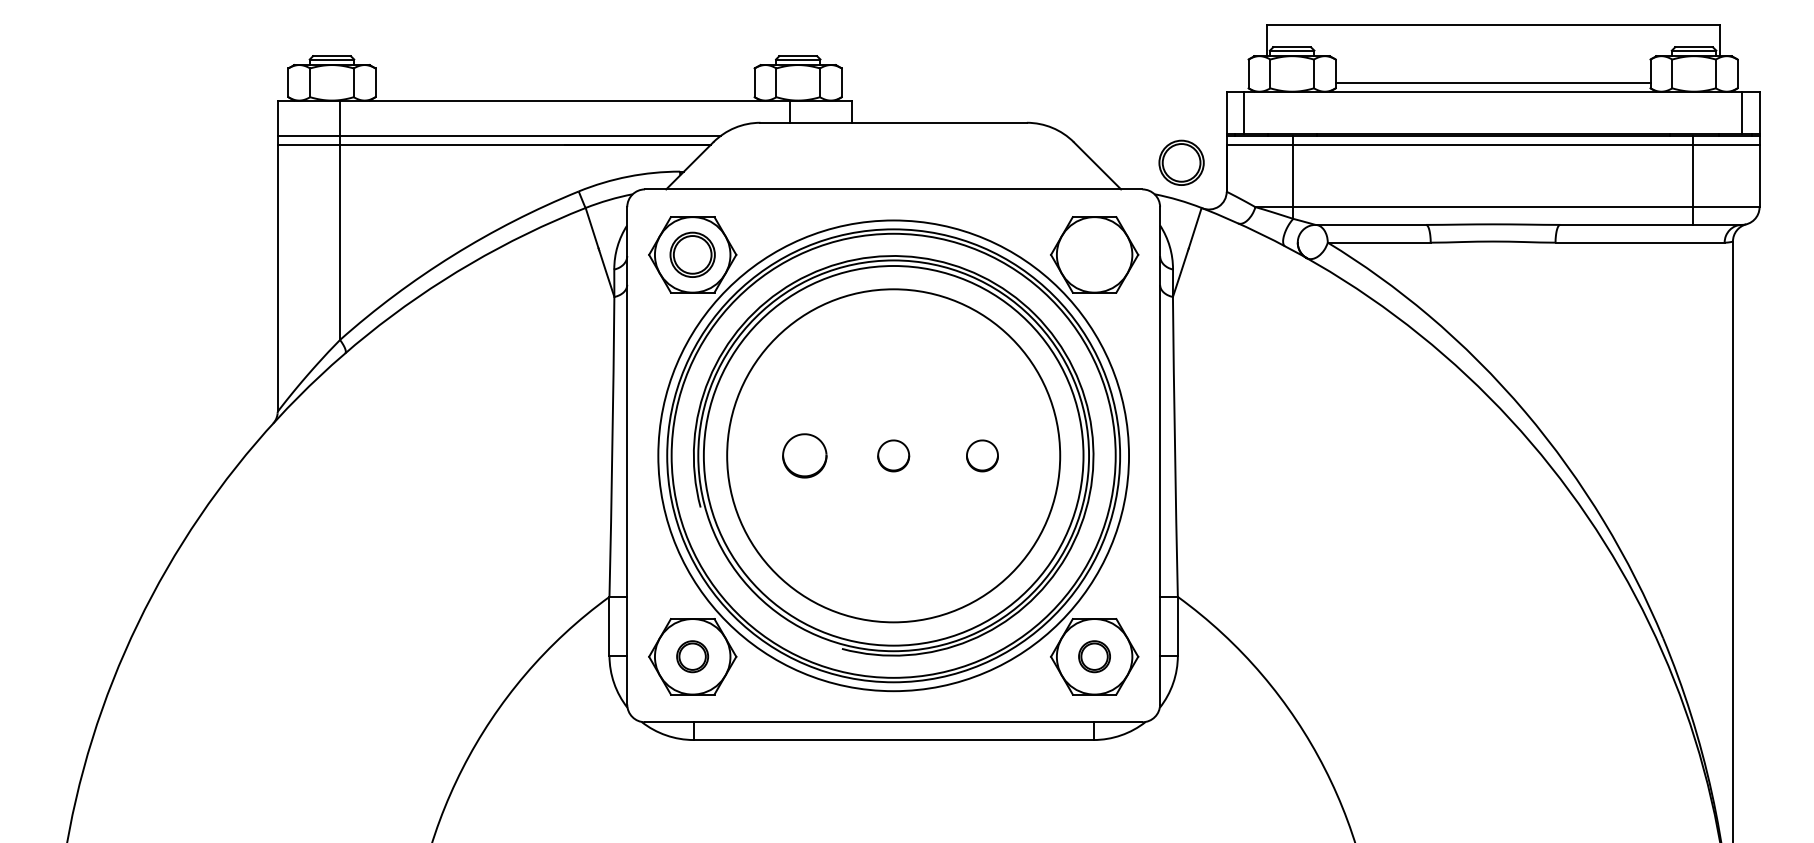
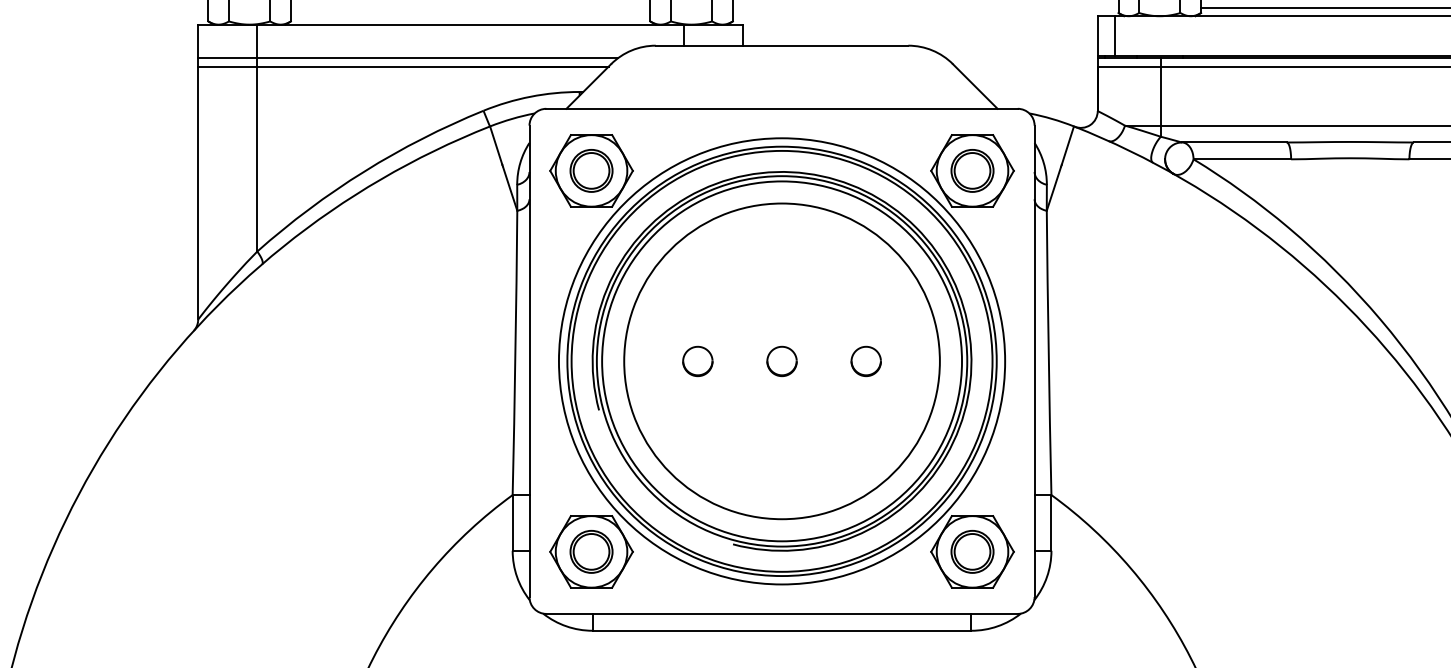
part: (1181, 162) -> (972, 170), moved
part: (804, 455) -> (697, 361), size x0.71
part: (692, 656) -> (591, 551), size x1.43
part: (1094, 656) -> (972, 551), size x1.43

